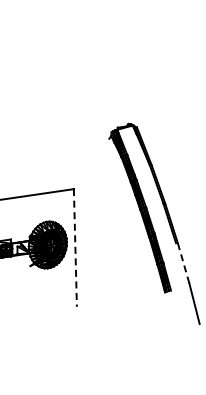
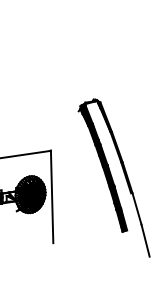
line: (75, 247) -> (52, 196), dashed -> solid
line: (183, 263) -> (136, 209), dashed -> solid

